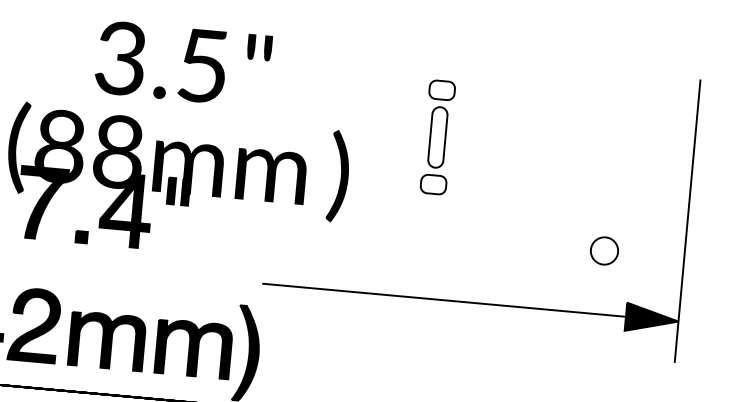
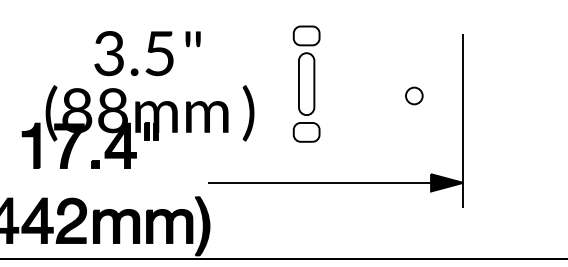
part: (437, 136) -> (306, 83), size x1.67
part: (604, 250) -> (414, 95), moved

